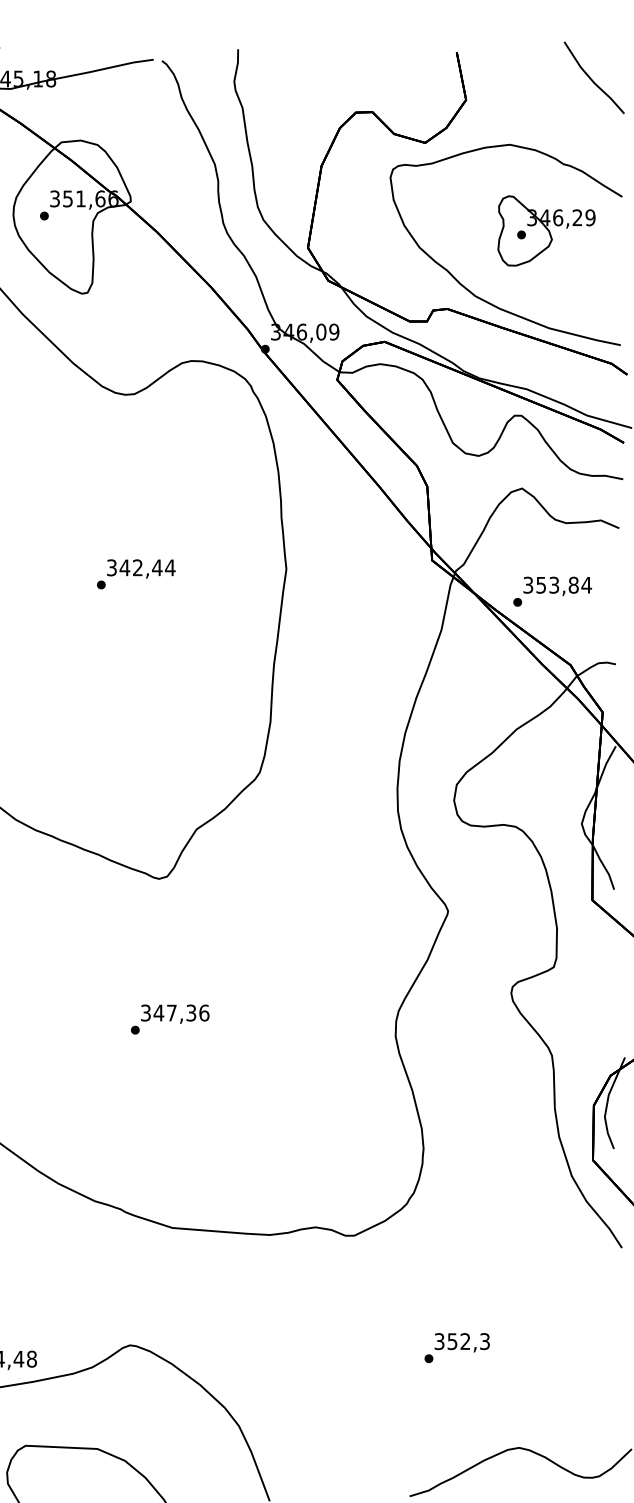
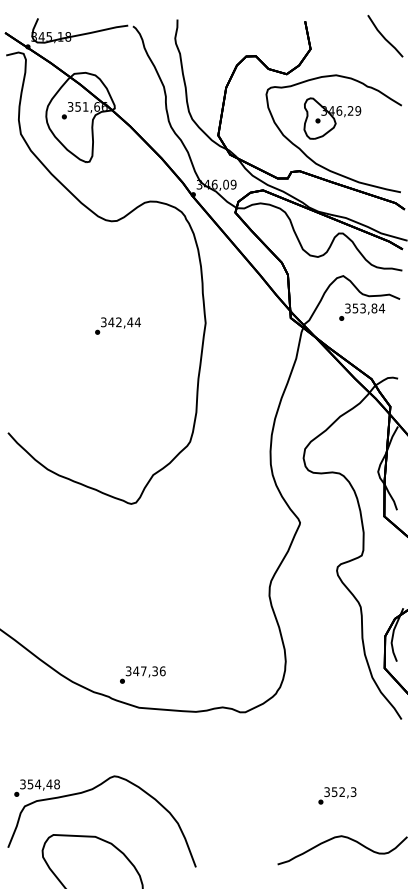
part: (546, 230) -> (332, 118), moved
text: (553, 590) -> (362, 311), moved
text: (169, 1018) -> (142, 674), moved
text: (457, 1347) -> (337, 795), moved

